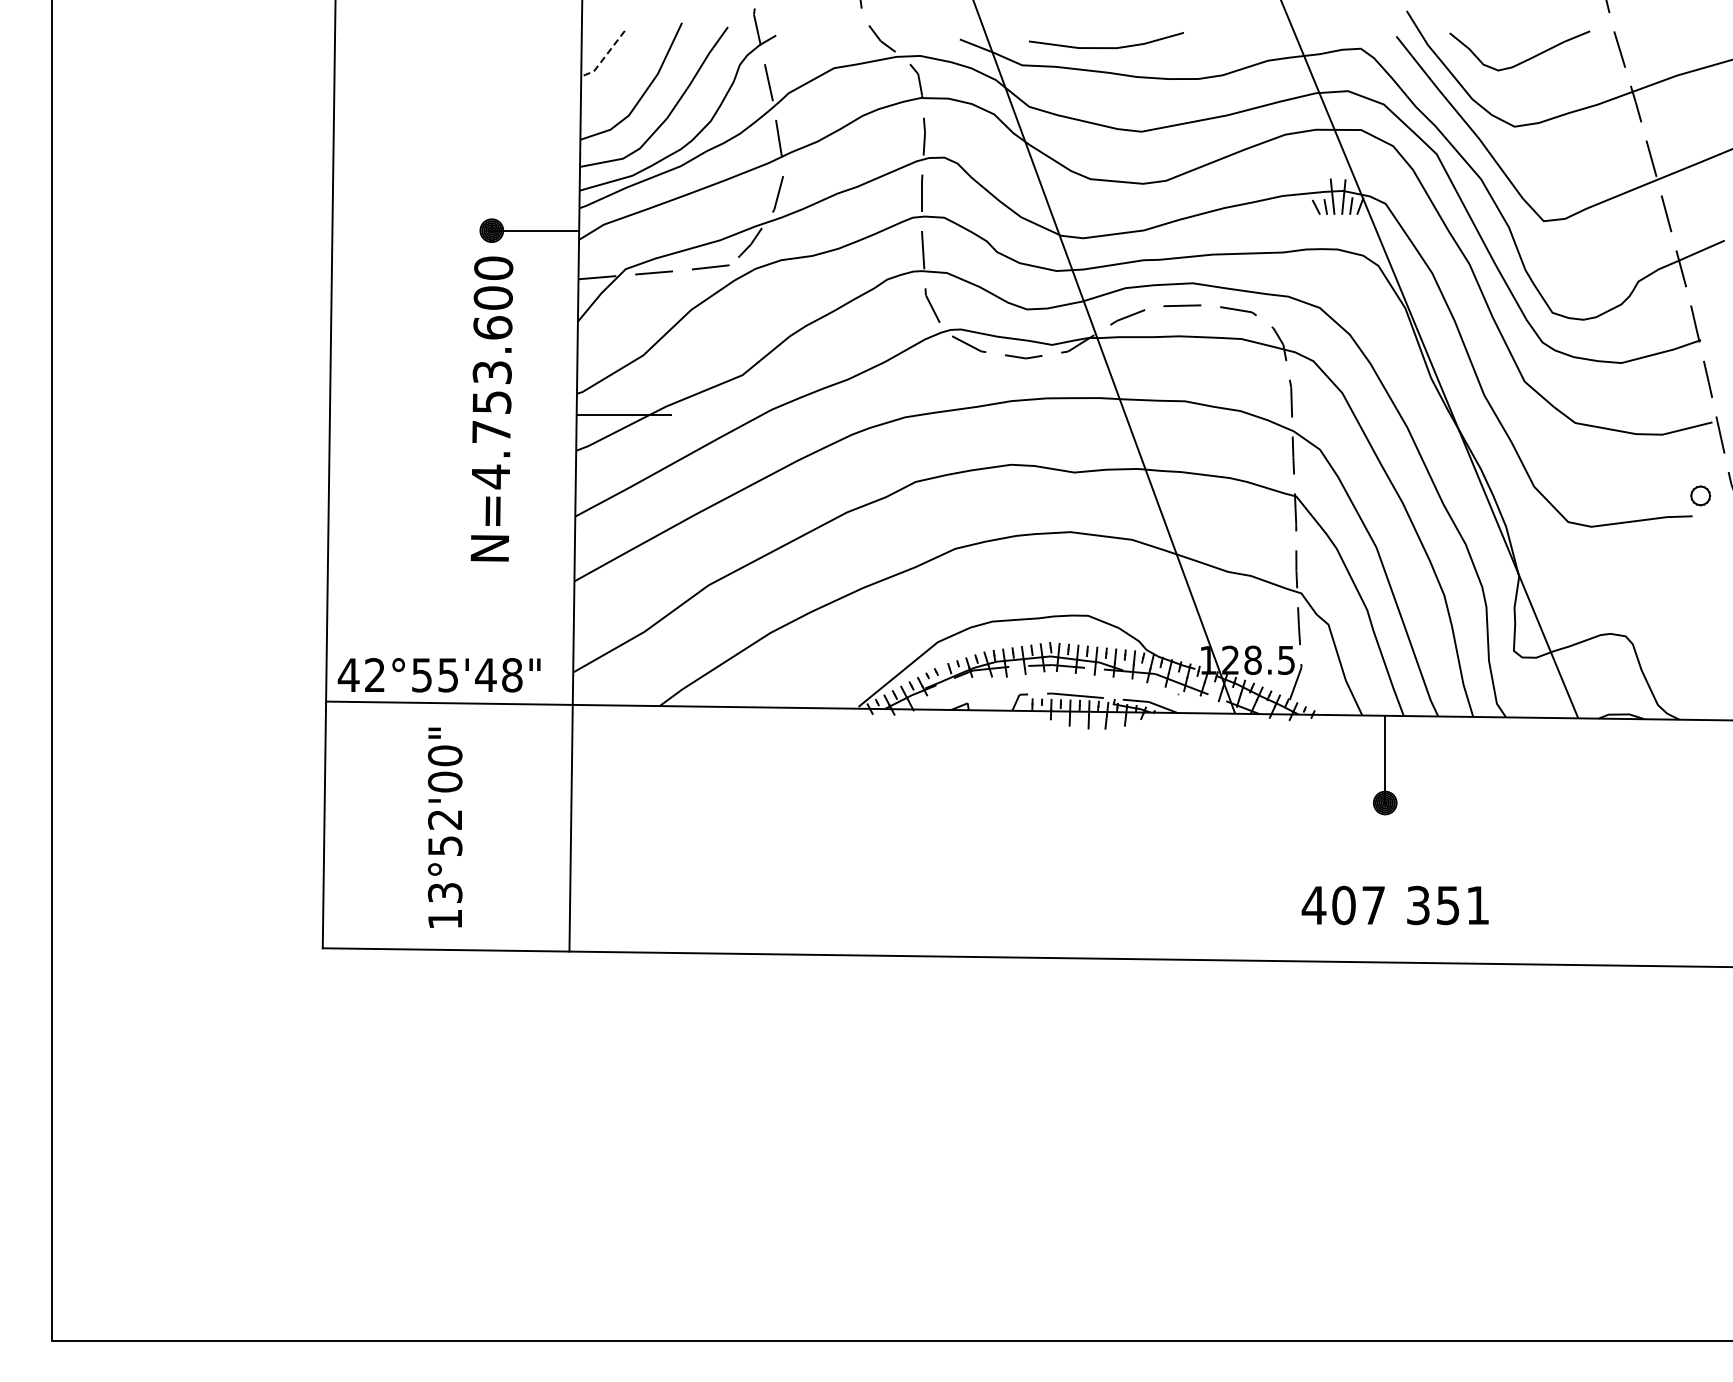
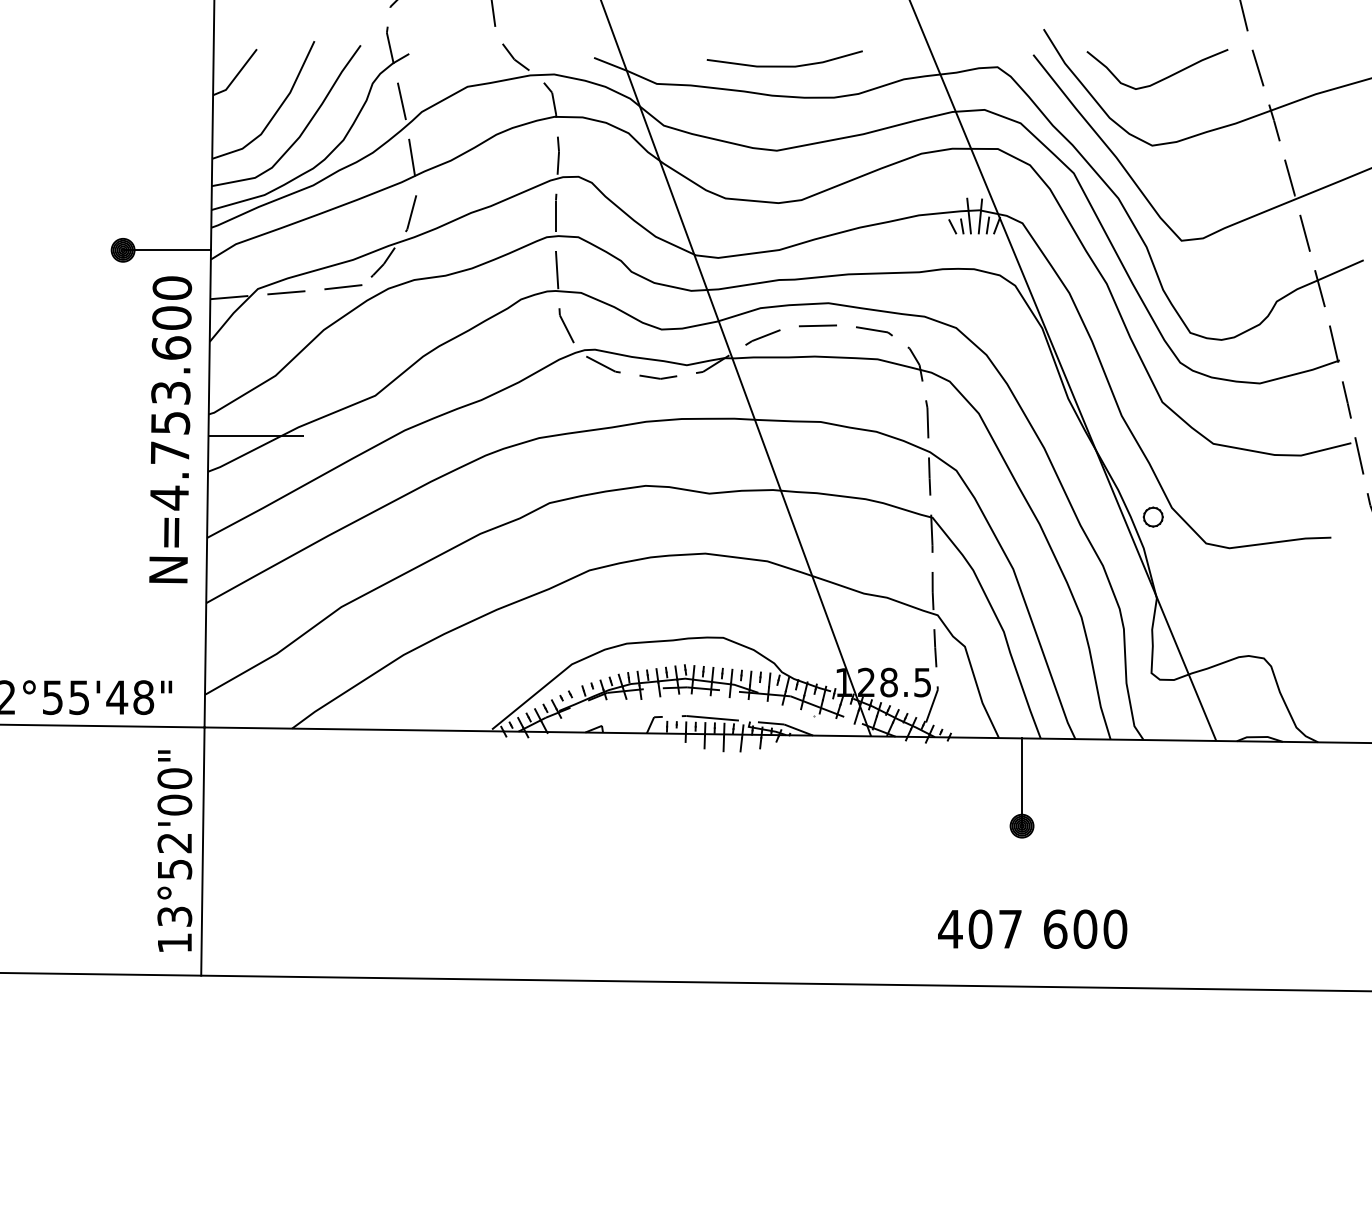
line: (1106, 47) -> (784, 65), moved
line: (604, 57) -> (236, 76), dashed -> solid
text: (491, 408) -> (170, 429), moved
part: (1700, 495) -> (1153, 516), moved
text: (445, 827) -> (175, 850), moved
text: (1448, 905) -> (1085, 929), 351 -> 600

